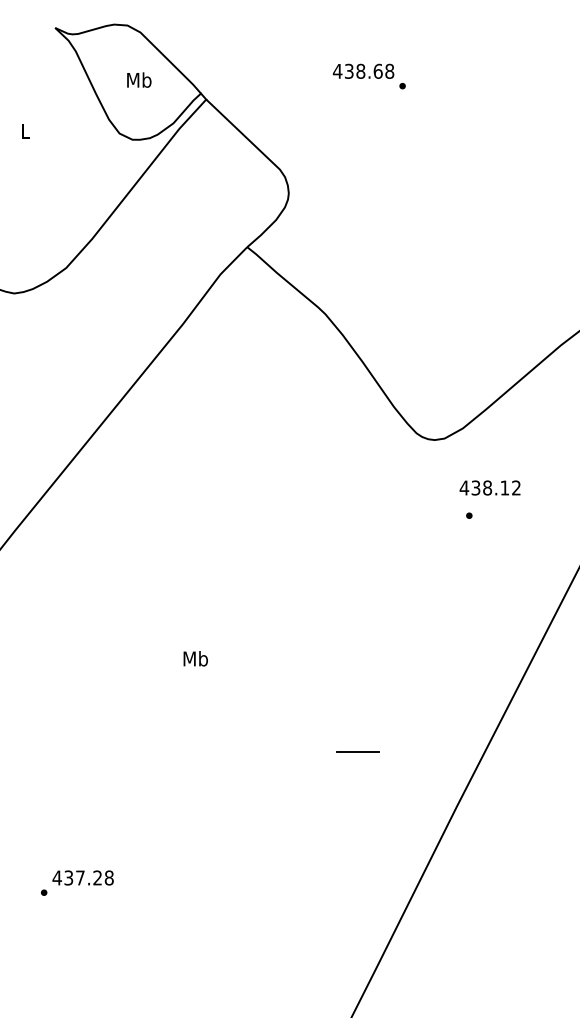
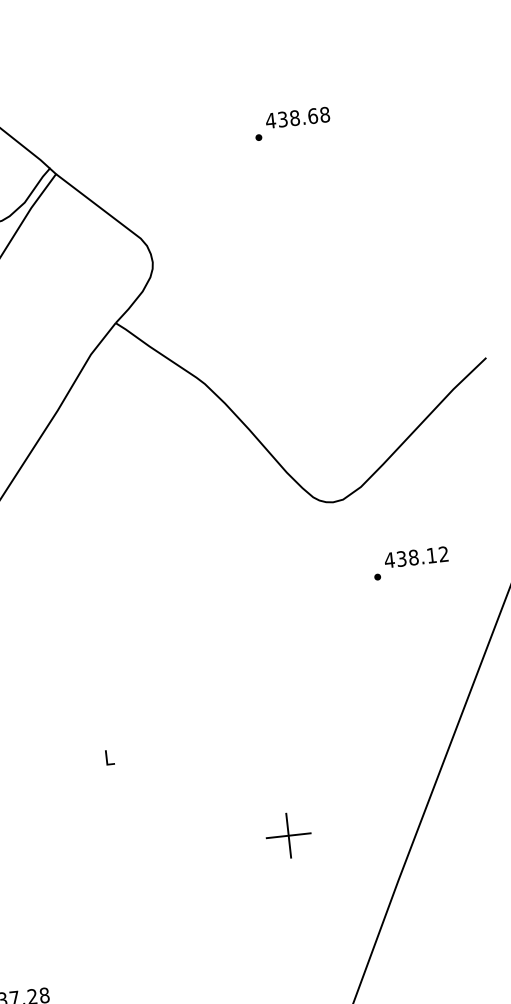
text: (363, 70) -> (297, 116), moved
text: (489, 487) -> (415, 556), moved
text: (195, 658) -> (109, 757), Mb -> L
line: (357, 751) -> (288, 835), added

